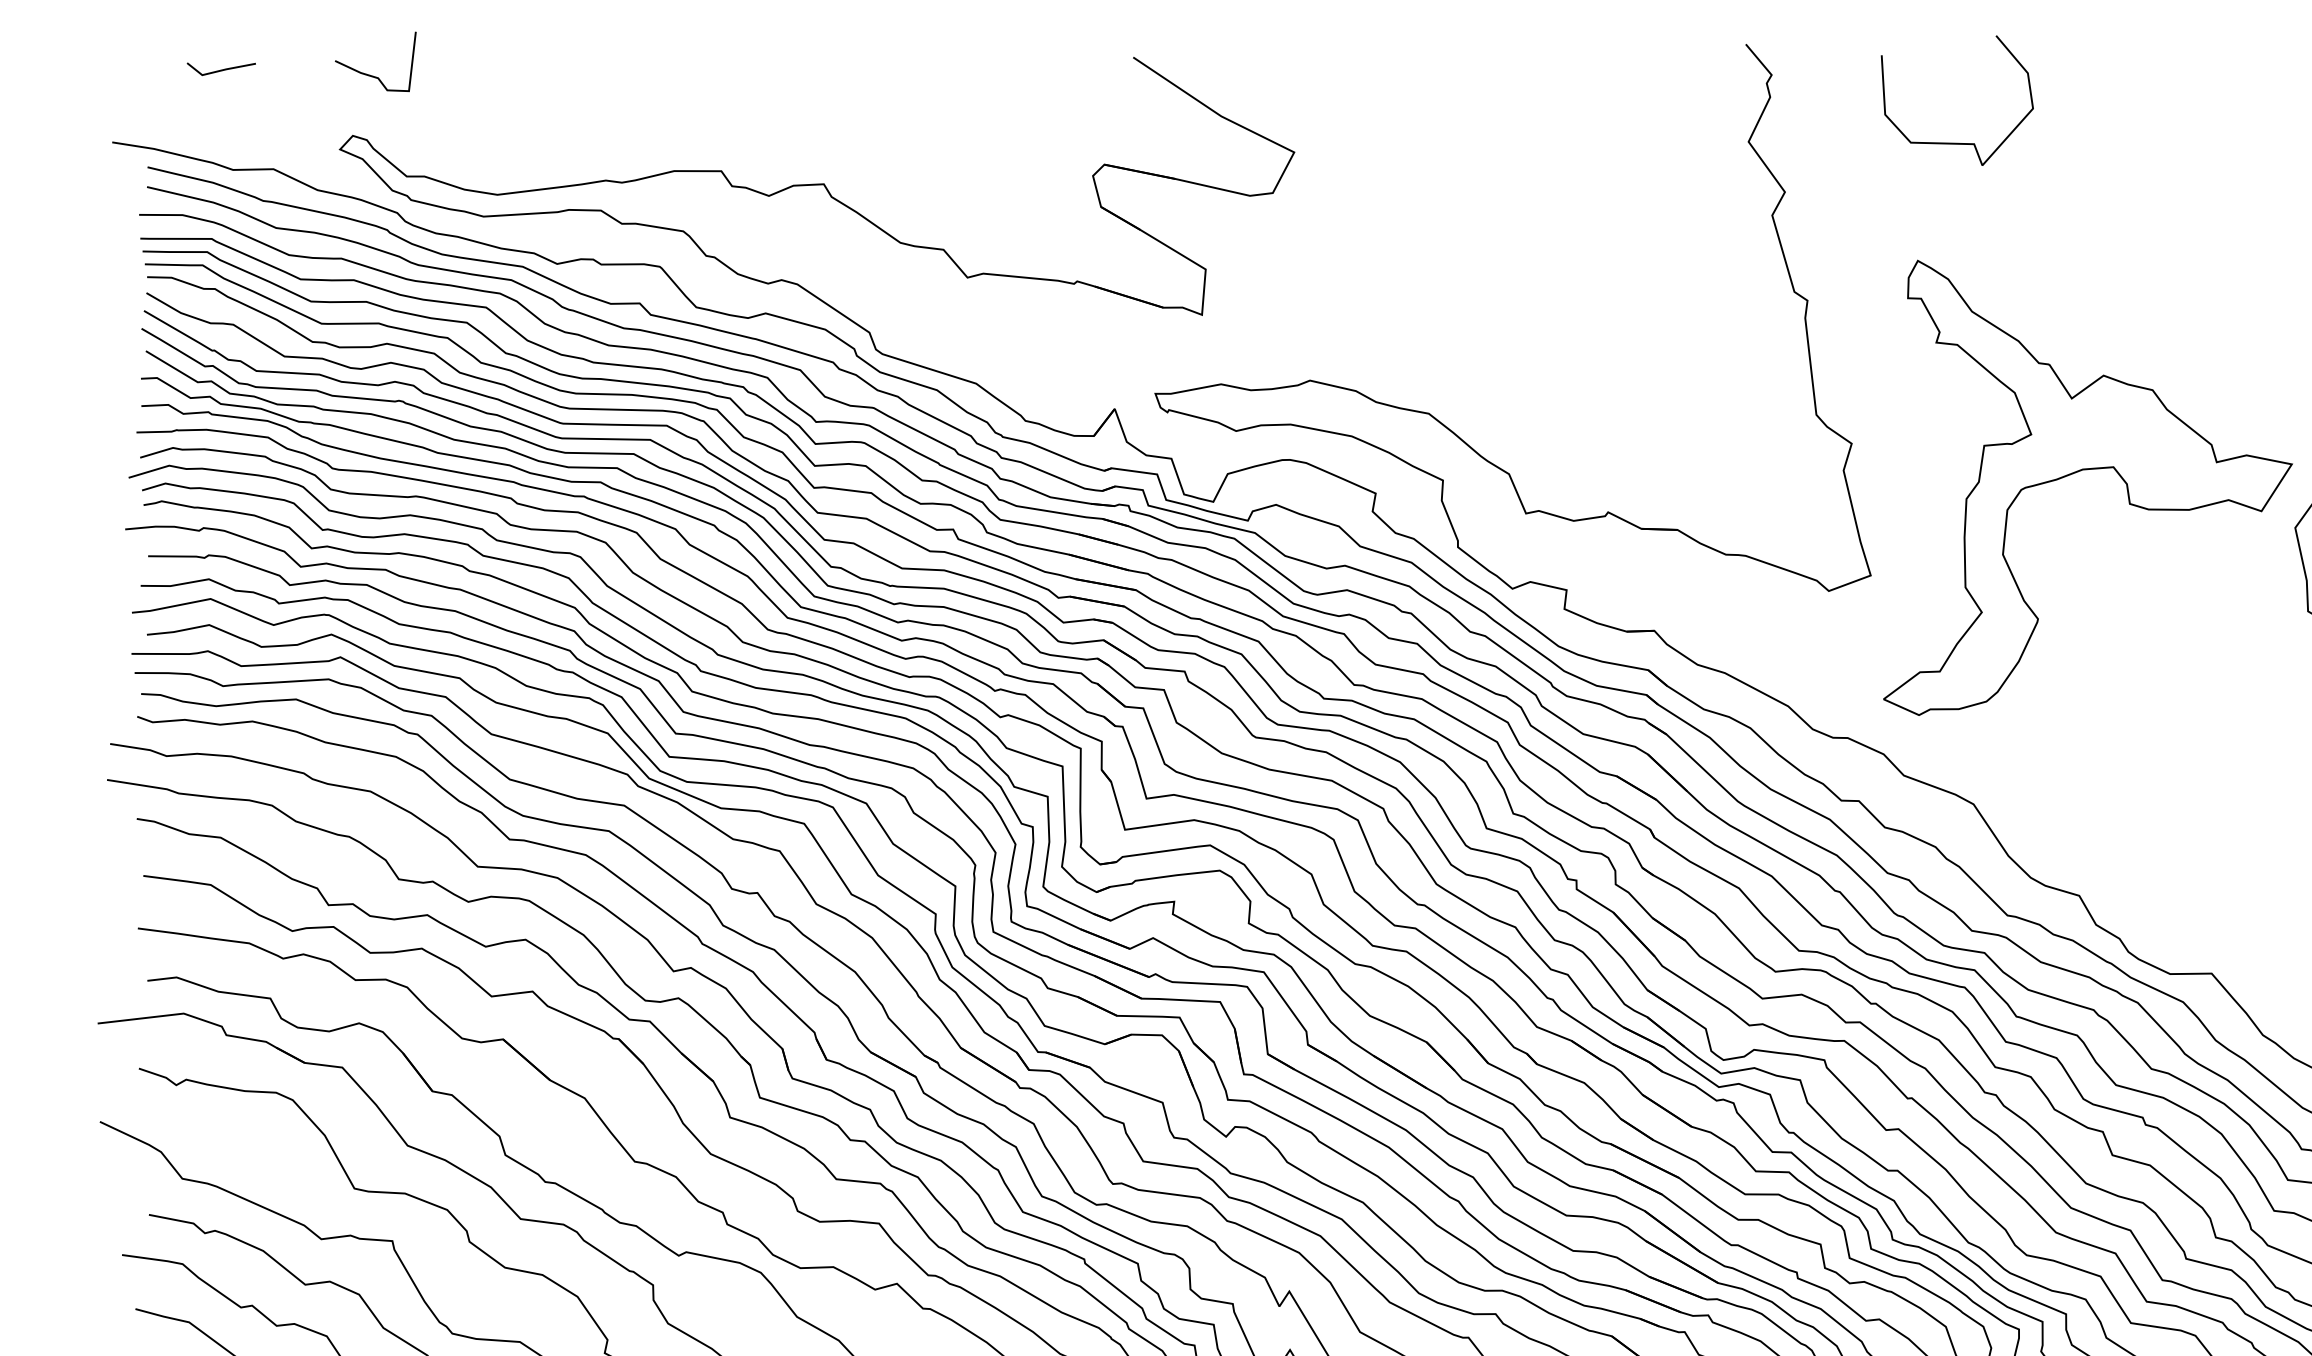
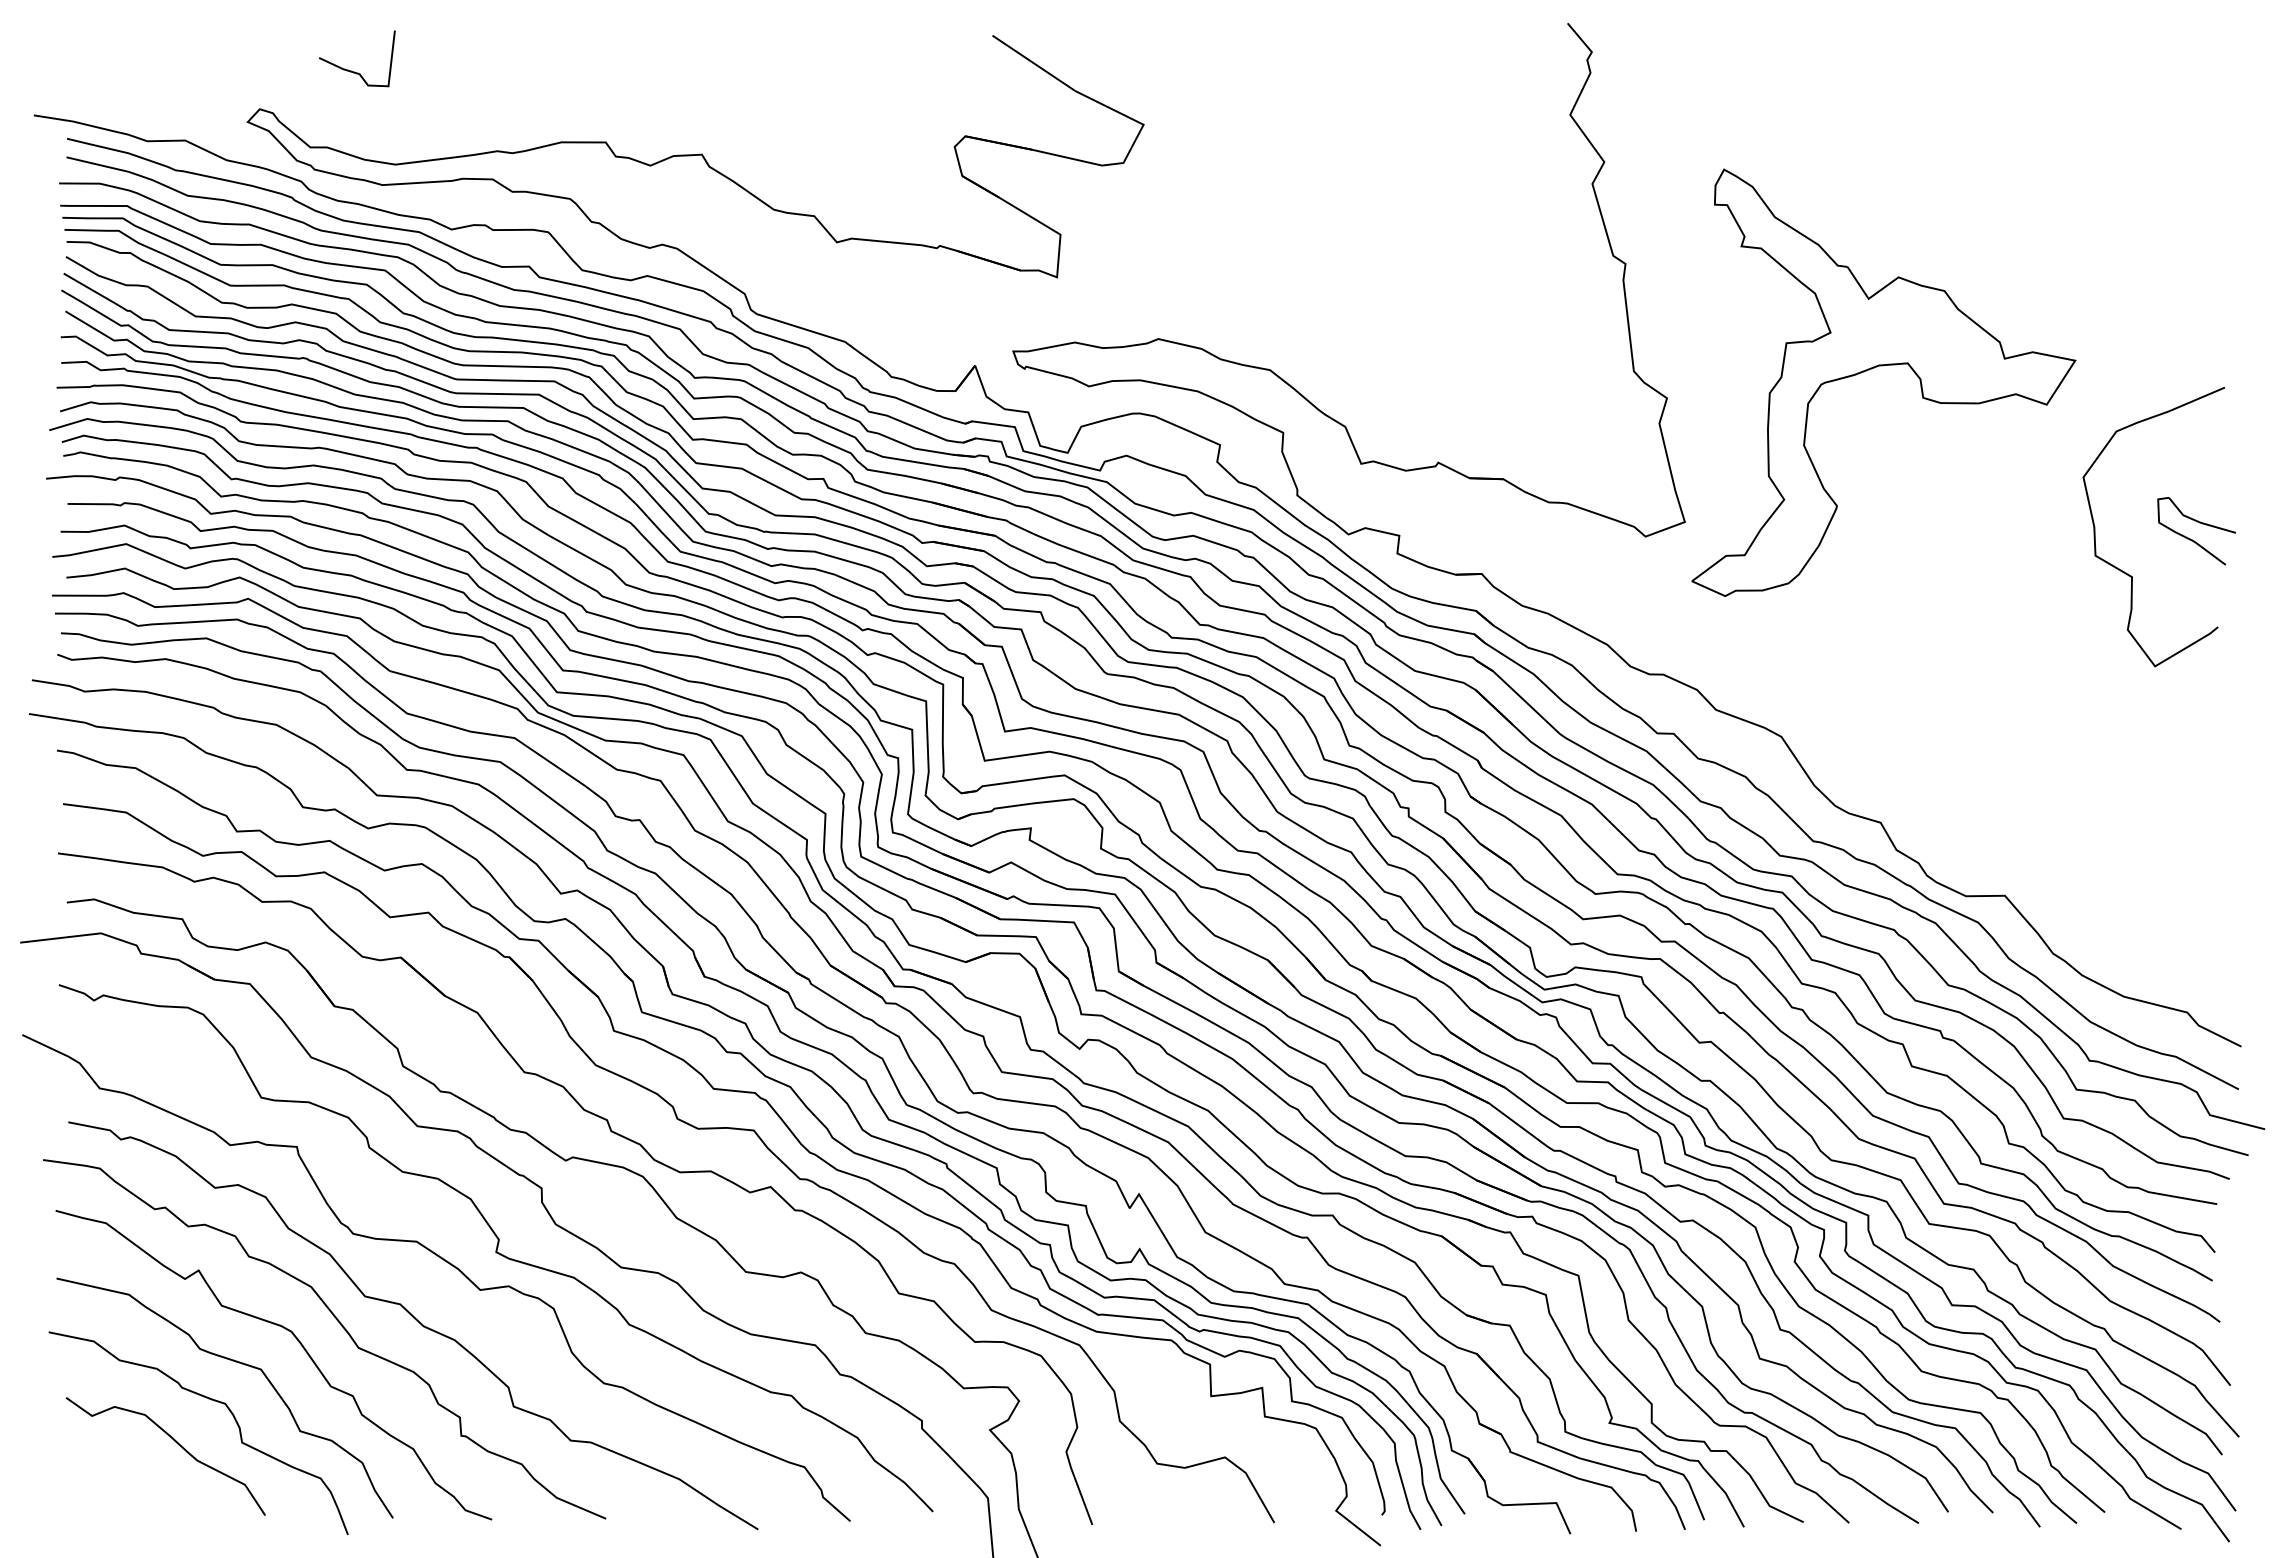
line: (220, 70) -> (135, 47), removed
curve: (372, 75) -> (354, 71), moved
curve: (1957, 142) -> (1766, 115), removed
part: (2087, 470) -> (1883, 366), moved

